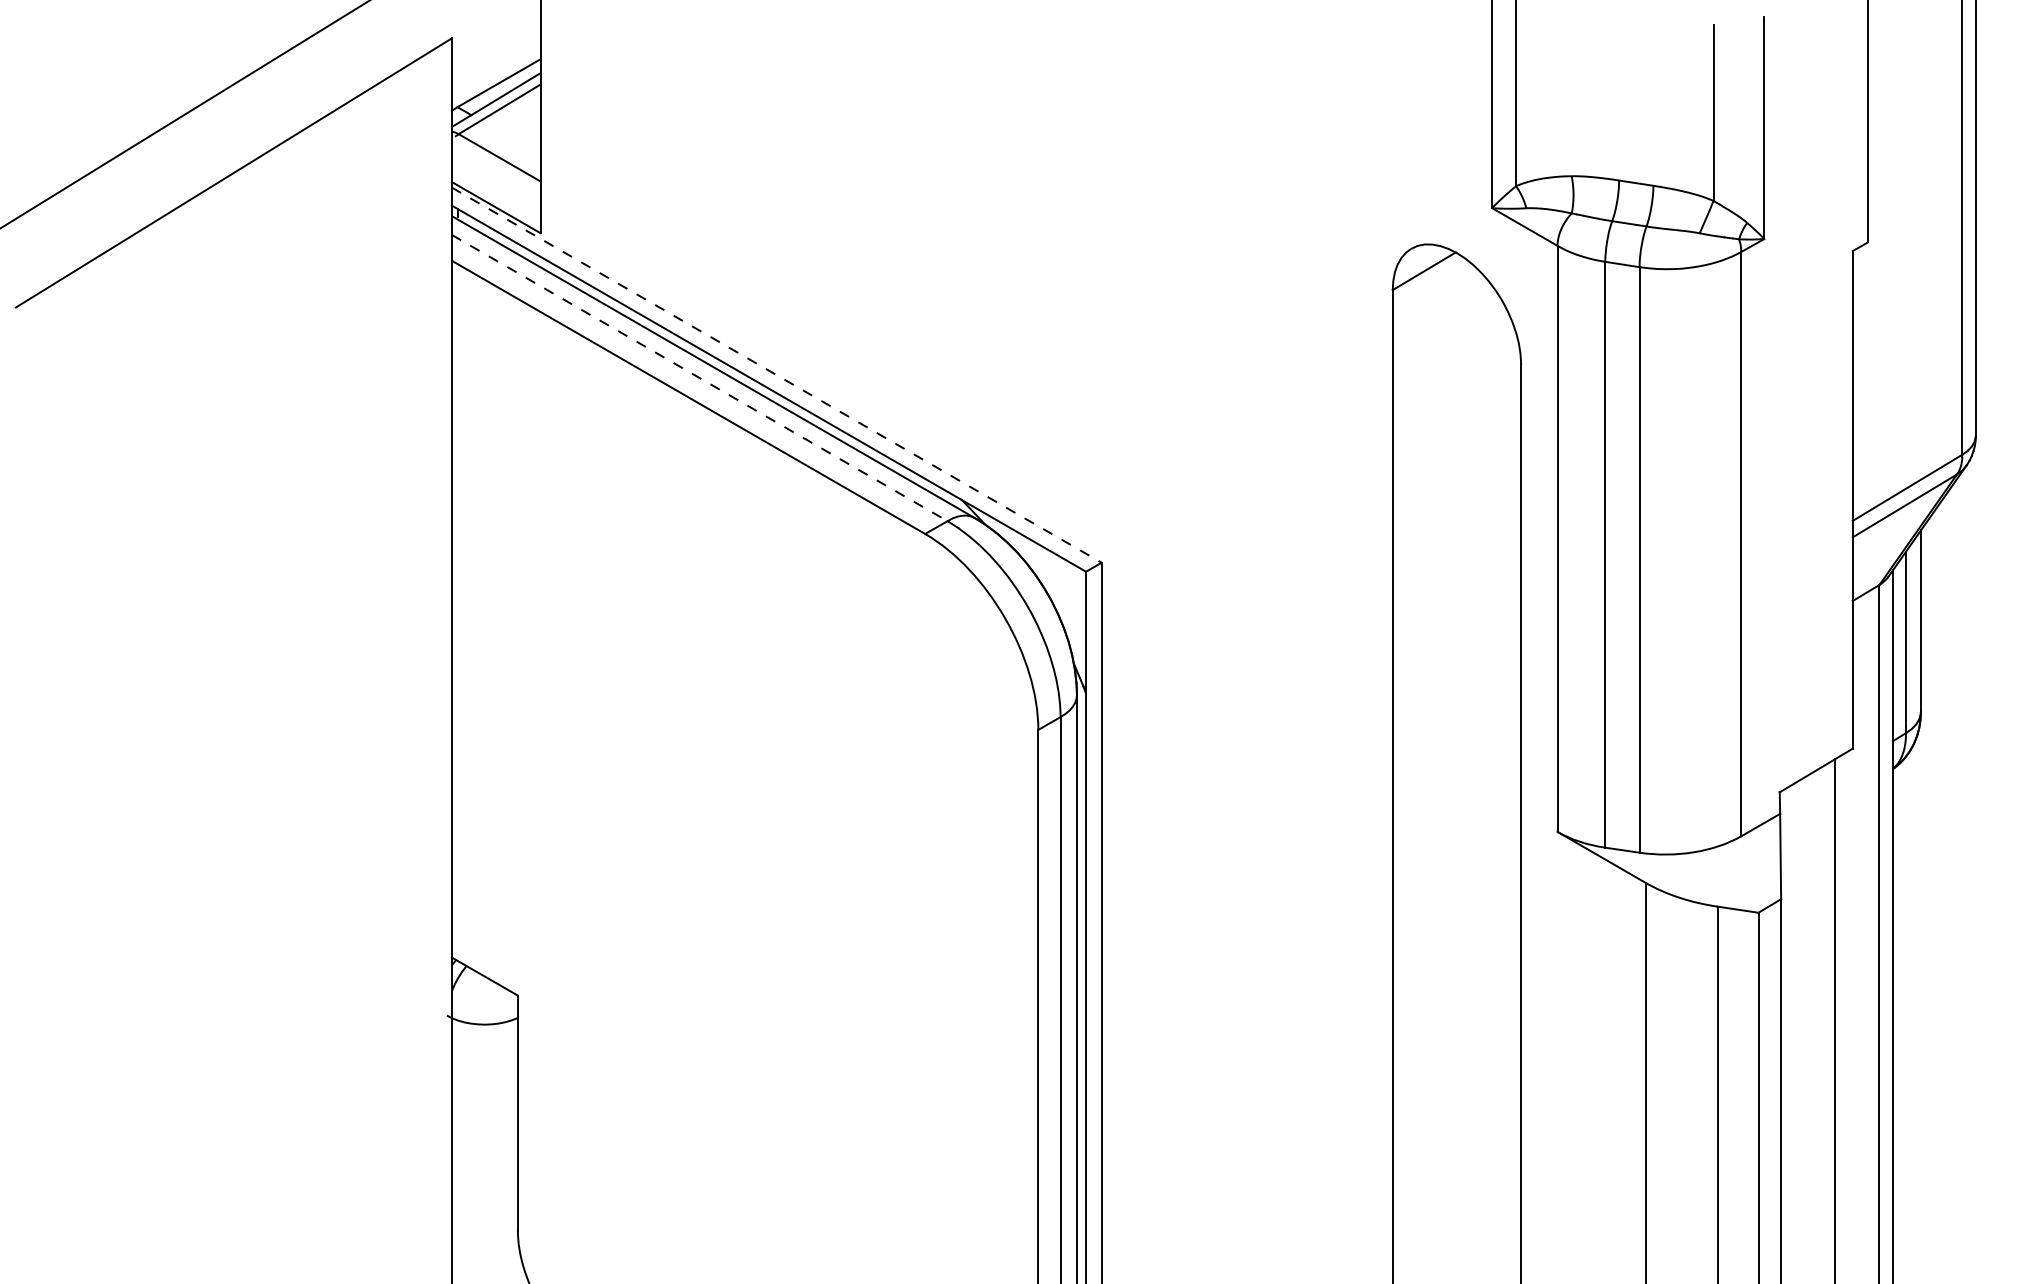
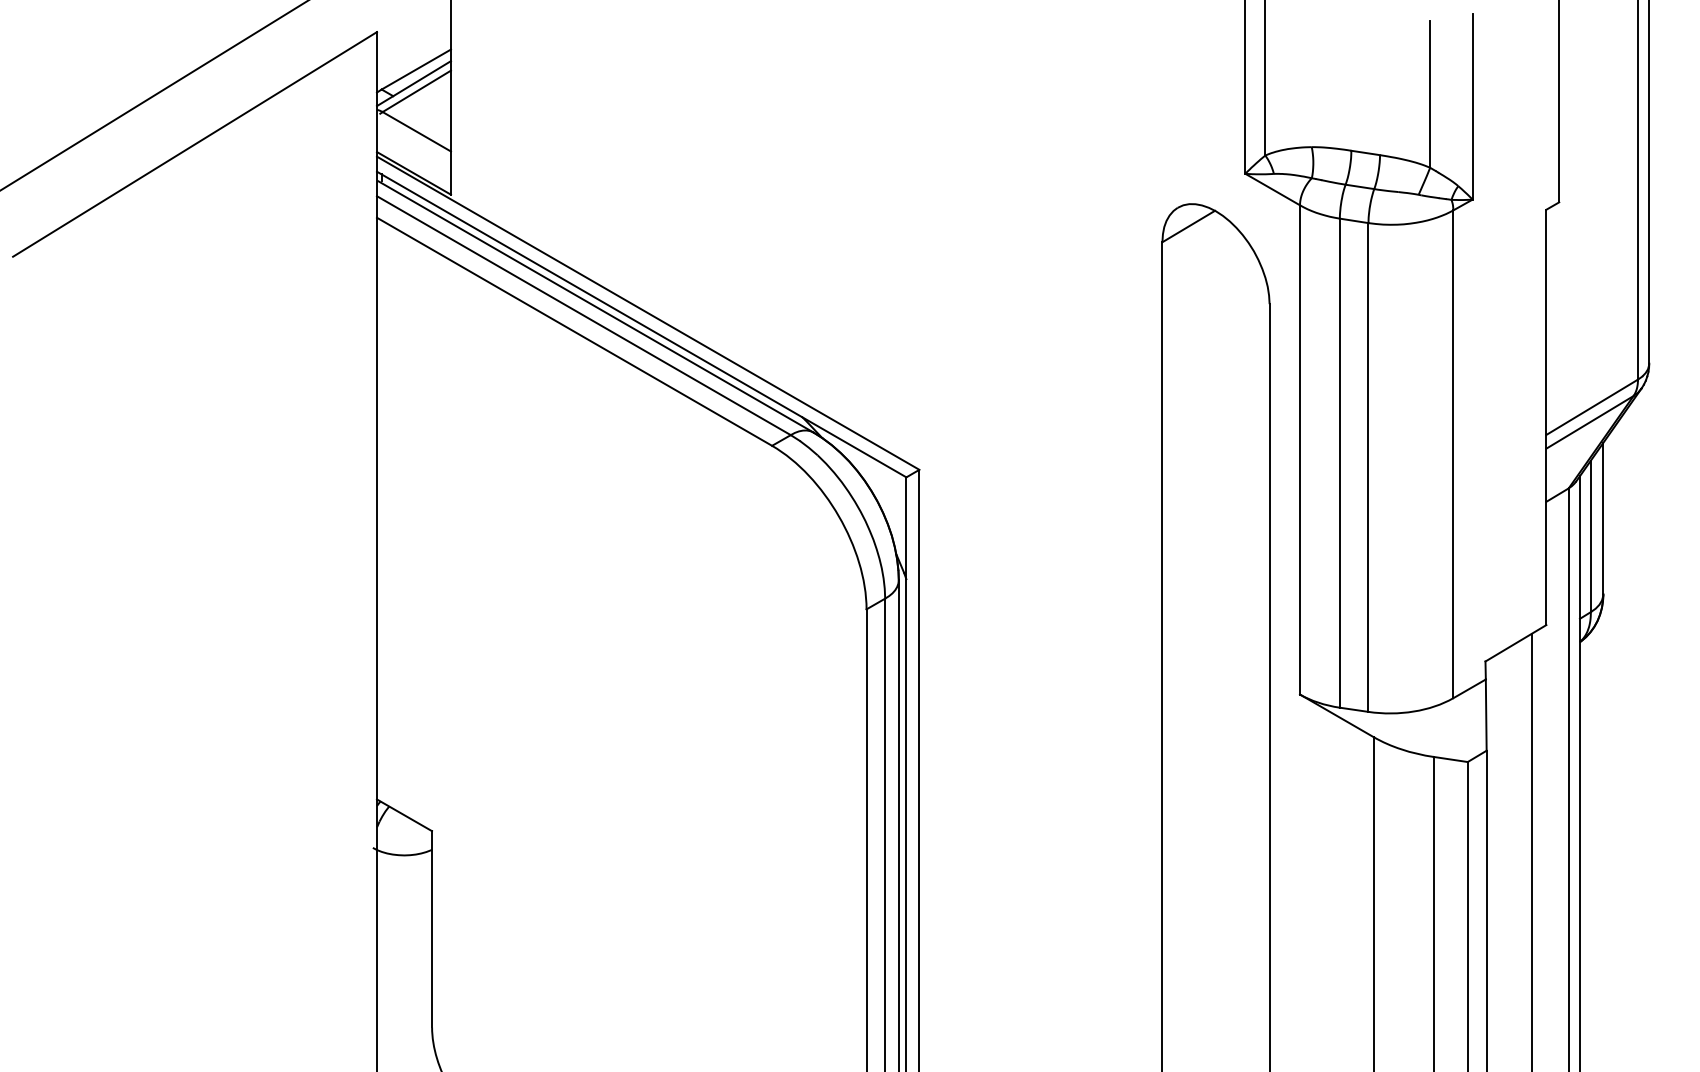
line: (777, 375) -> (648, 313), dashed -> solid
line: (700, 378) -> (584, 316), dashed -> solid

